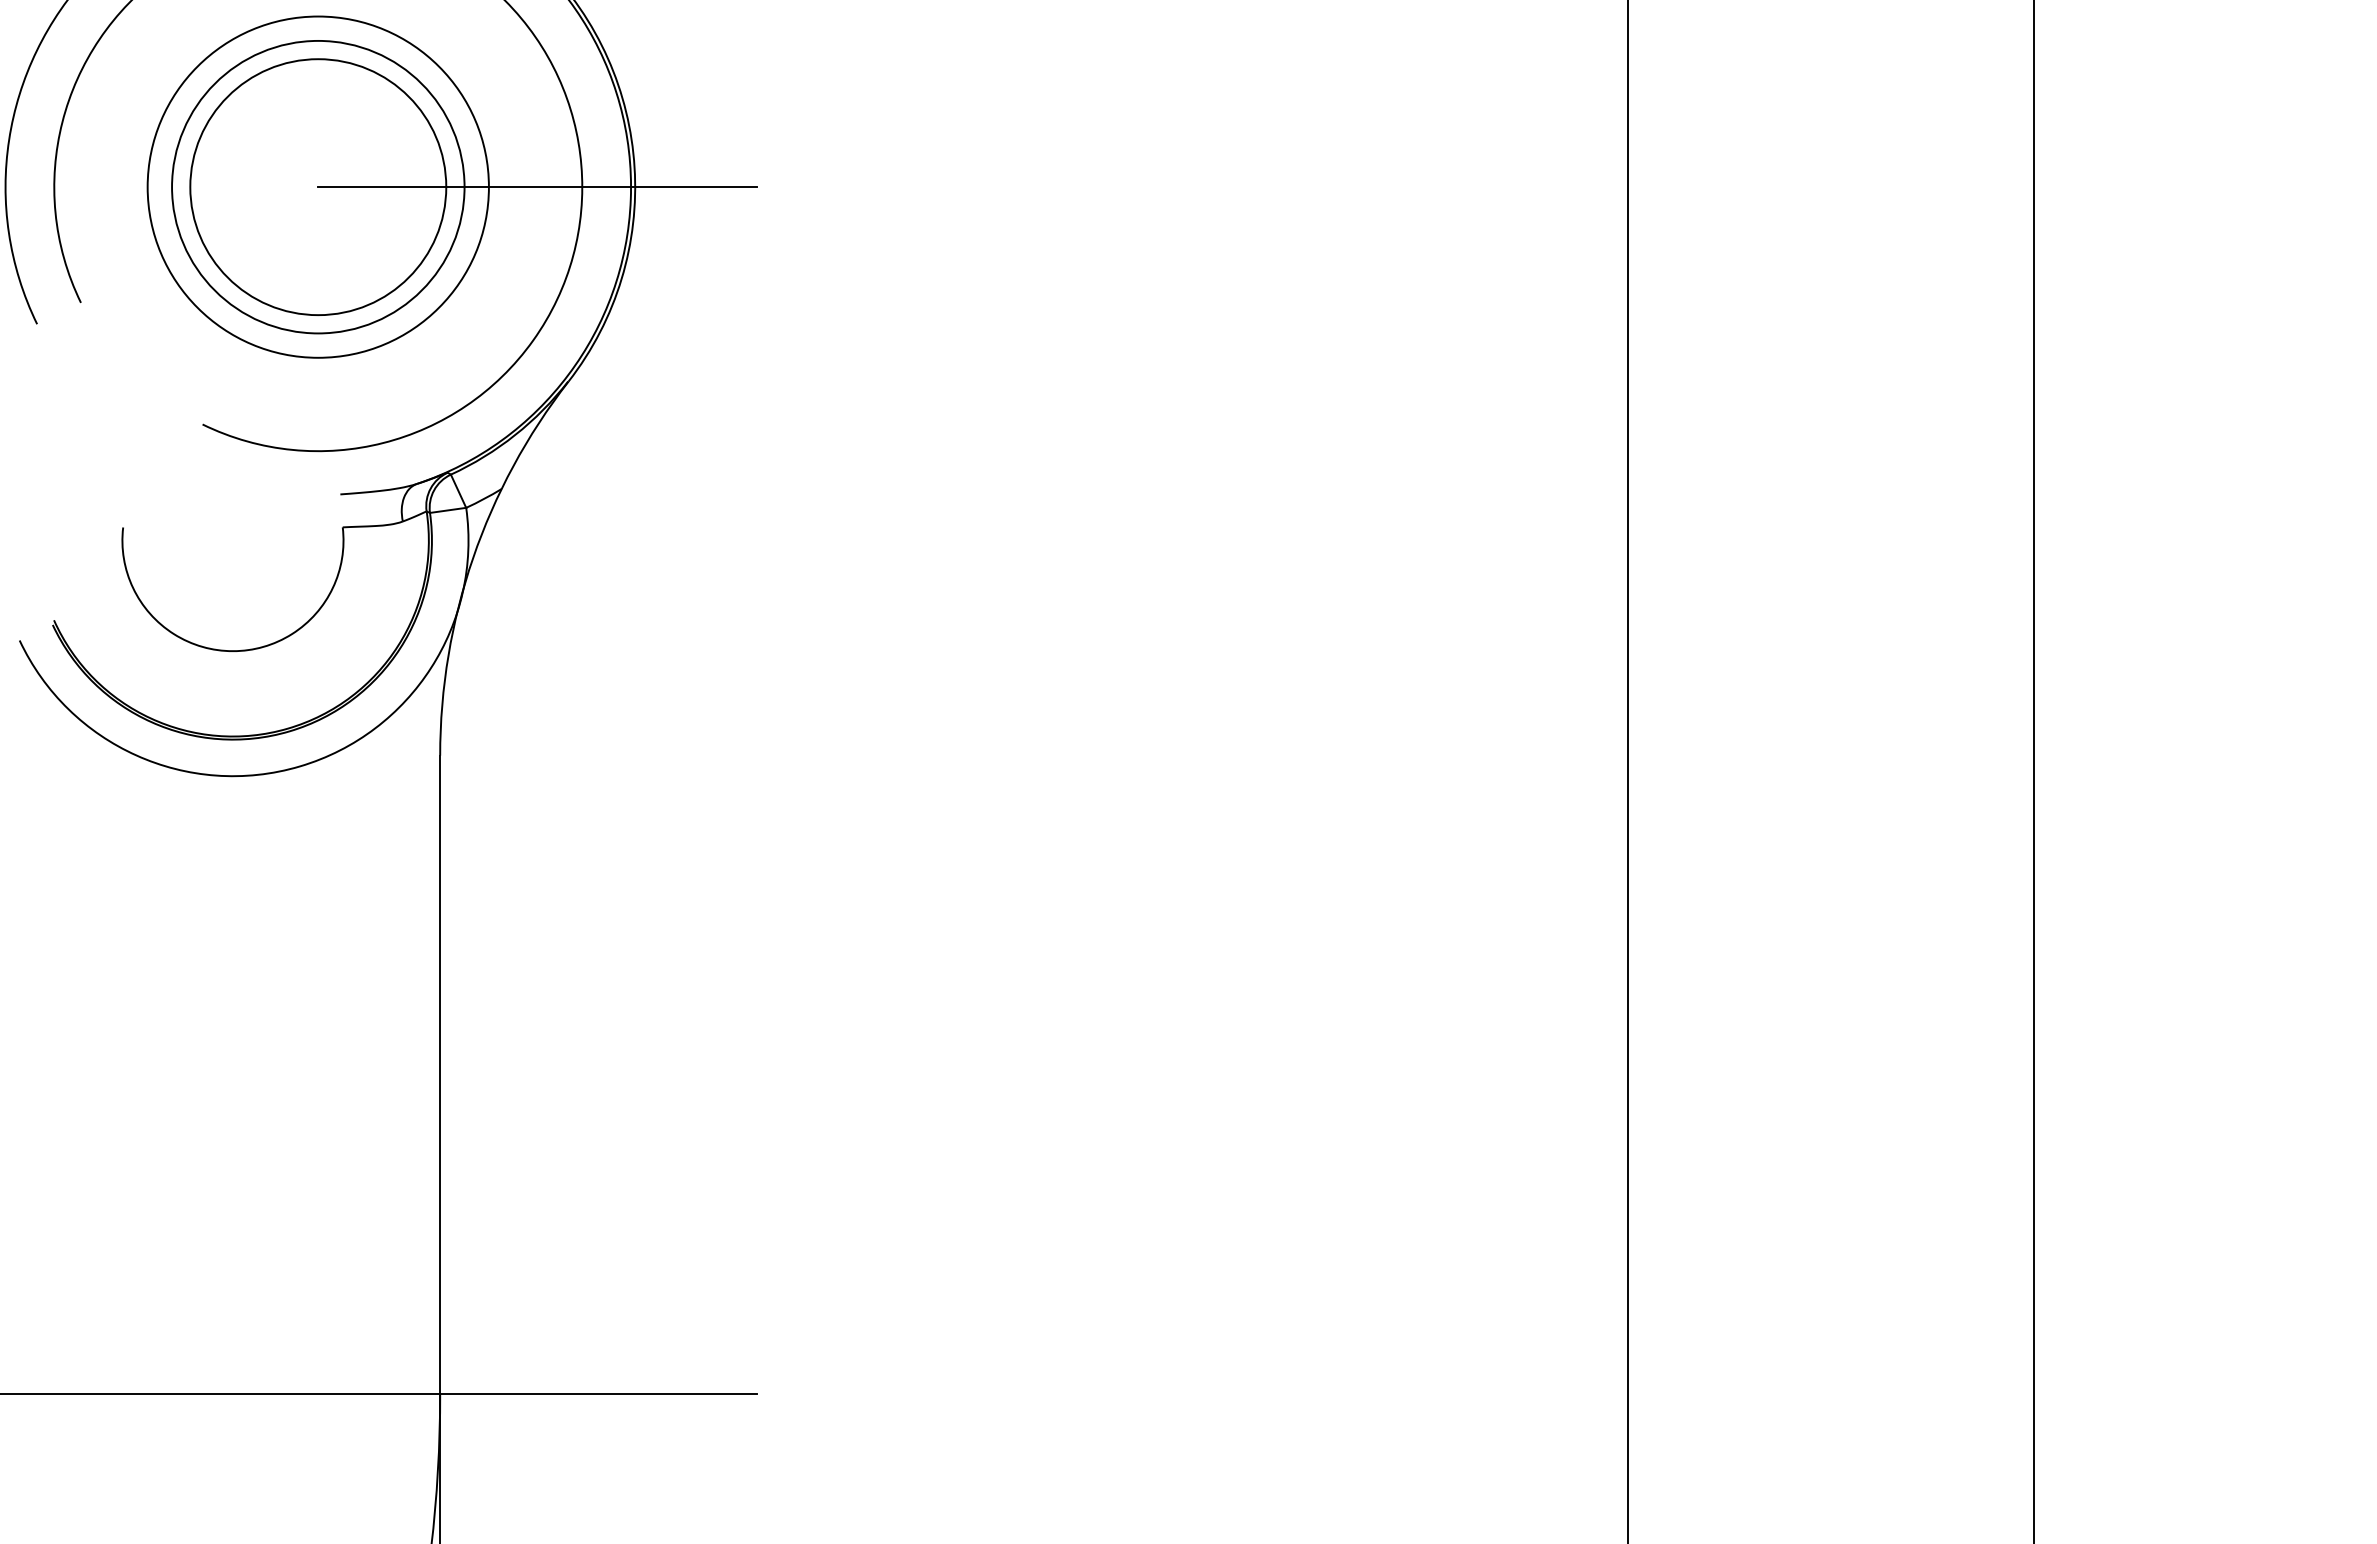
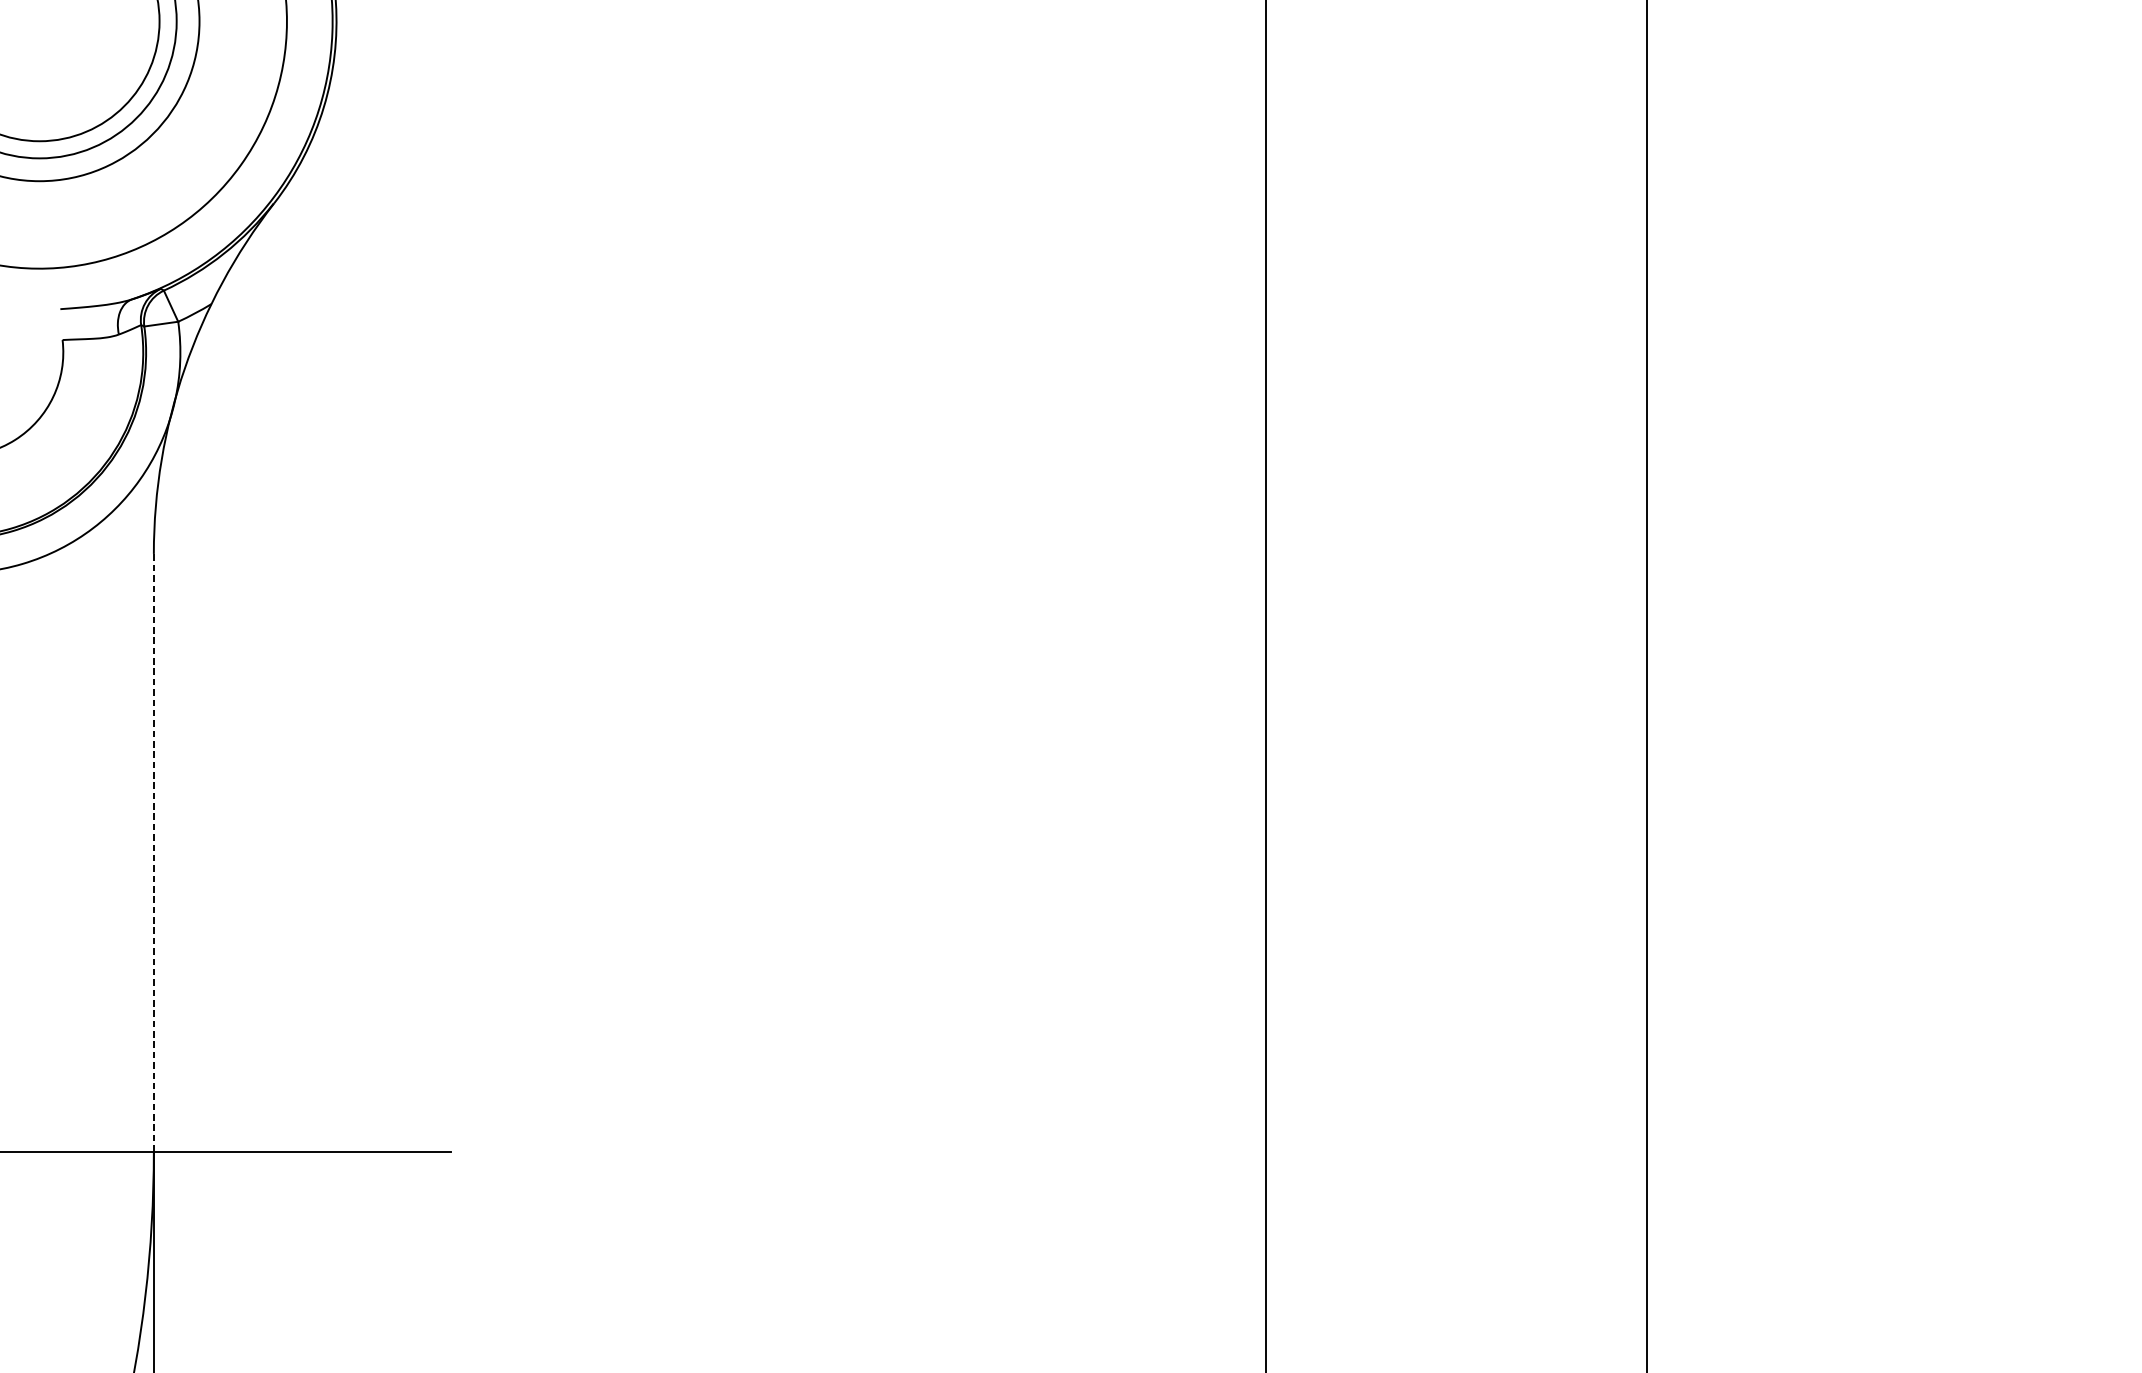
line: (537, 187) -> (245, 21), removed
line: (440, 1074) -> (154, 852), solid -> dashed

